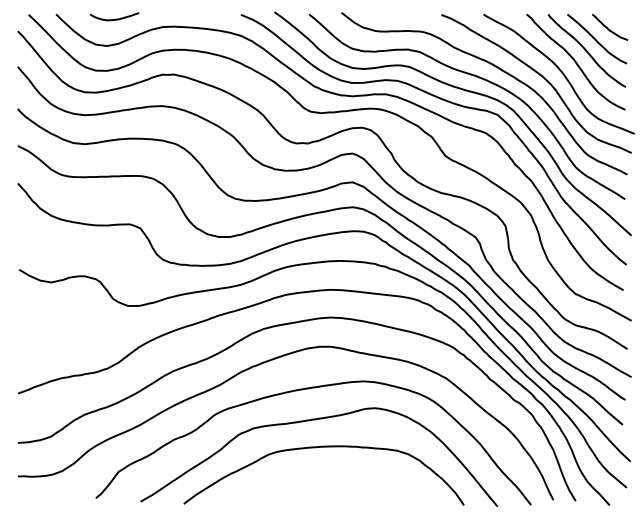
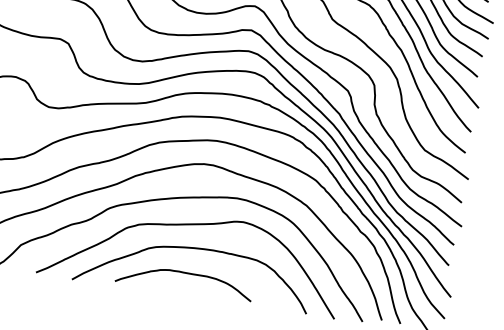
curve: (315, 478) -> (185, 273), added

